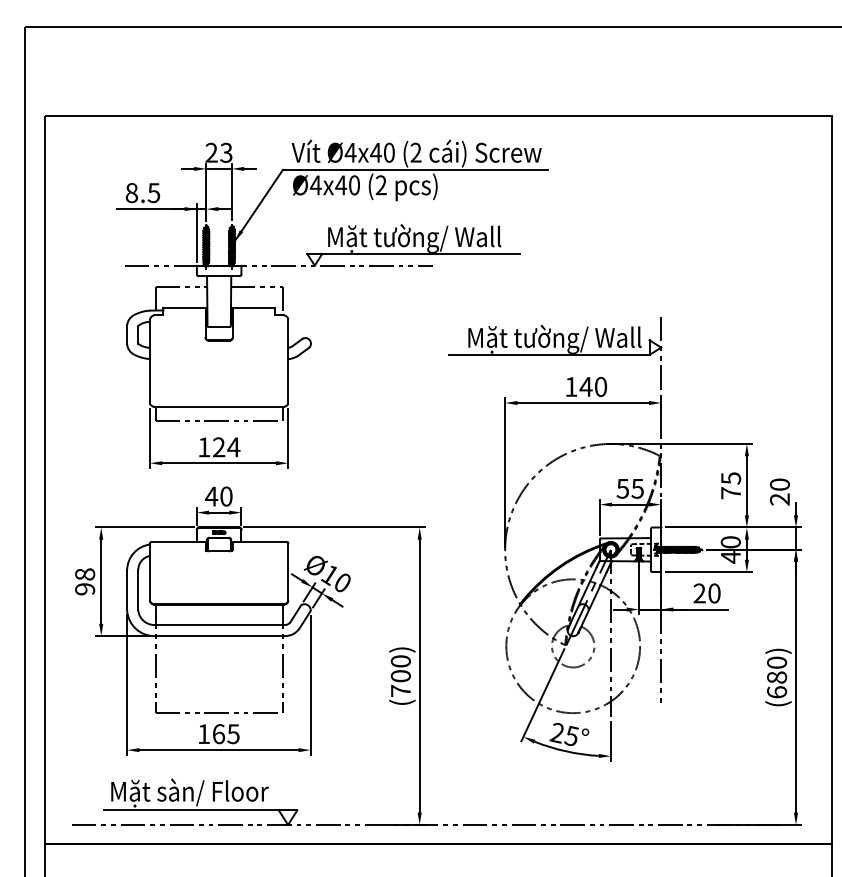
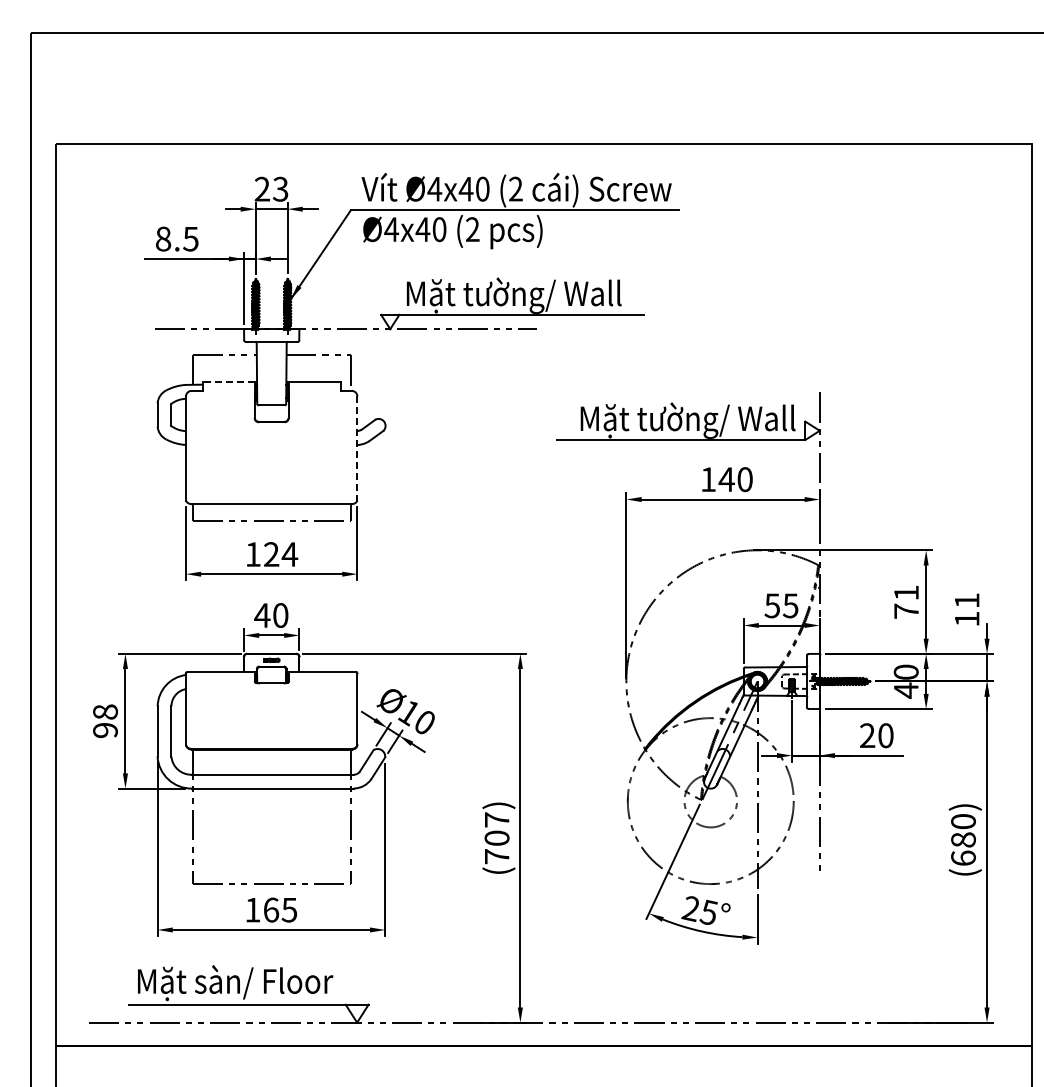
line: (184, 308) -> (228, 382), solid -> dashed
line: (288, 362) -> (357, 449), solid -> dashed
text: (731, 478) -> (906, 592), 75 -> 71
text: (779, 491) -> (966, 609), 20 -> 11
text: (400, 661) -> (496, 819), (700) -> (707)

